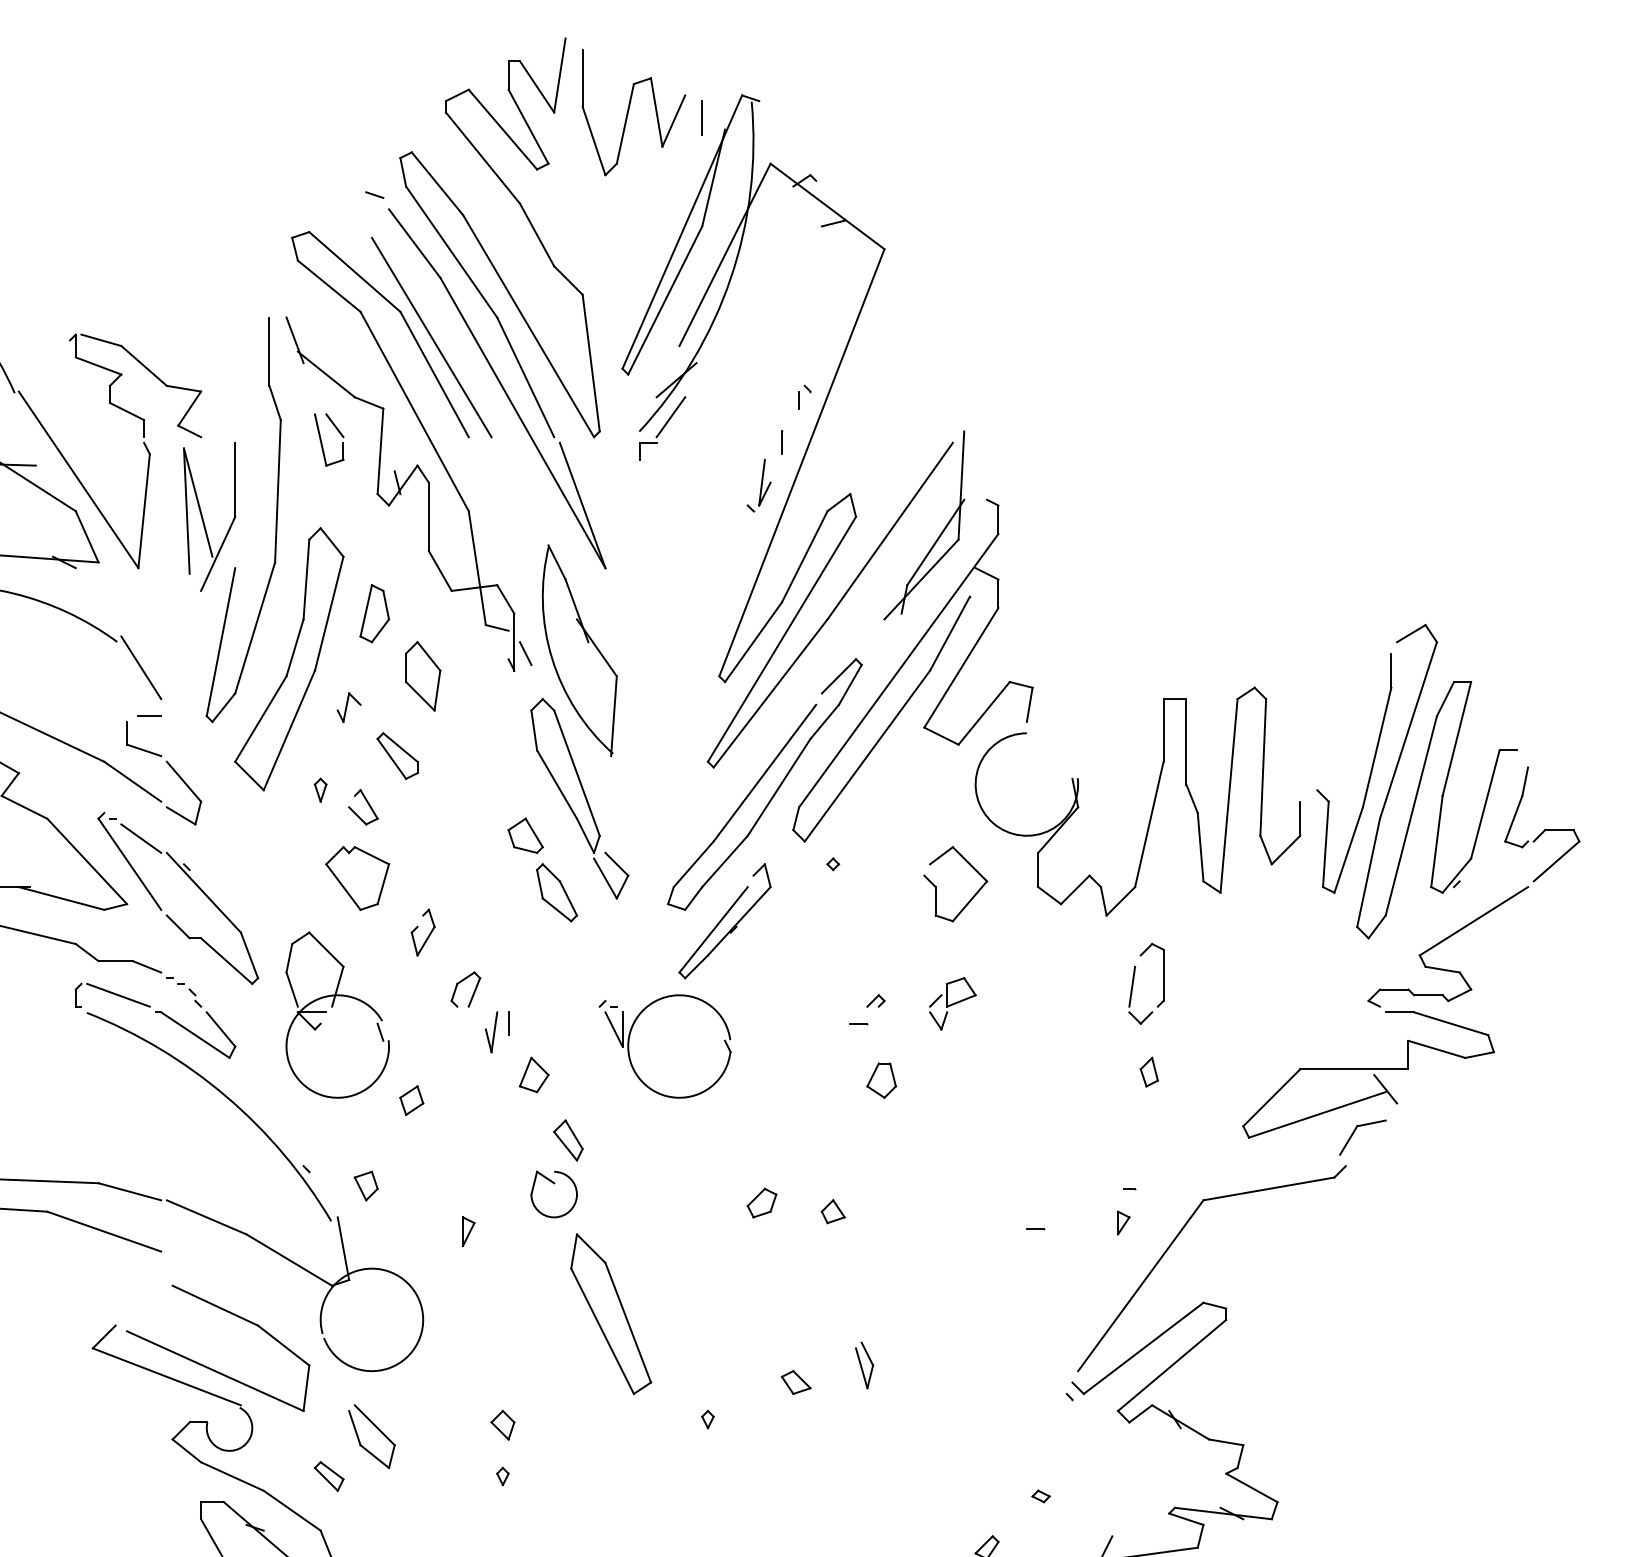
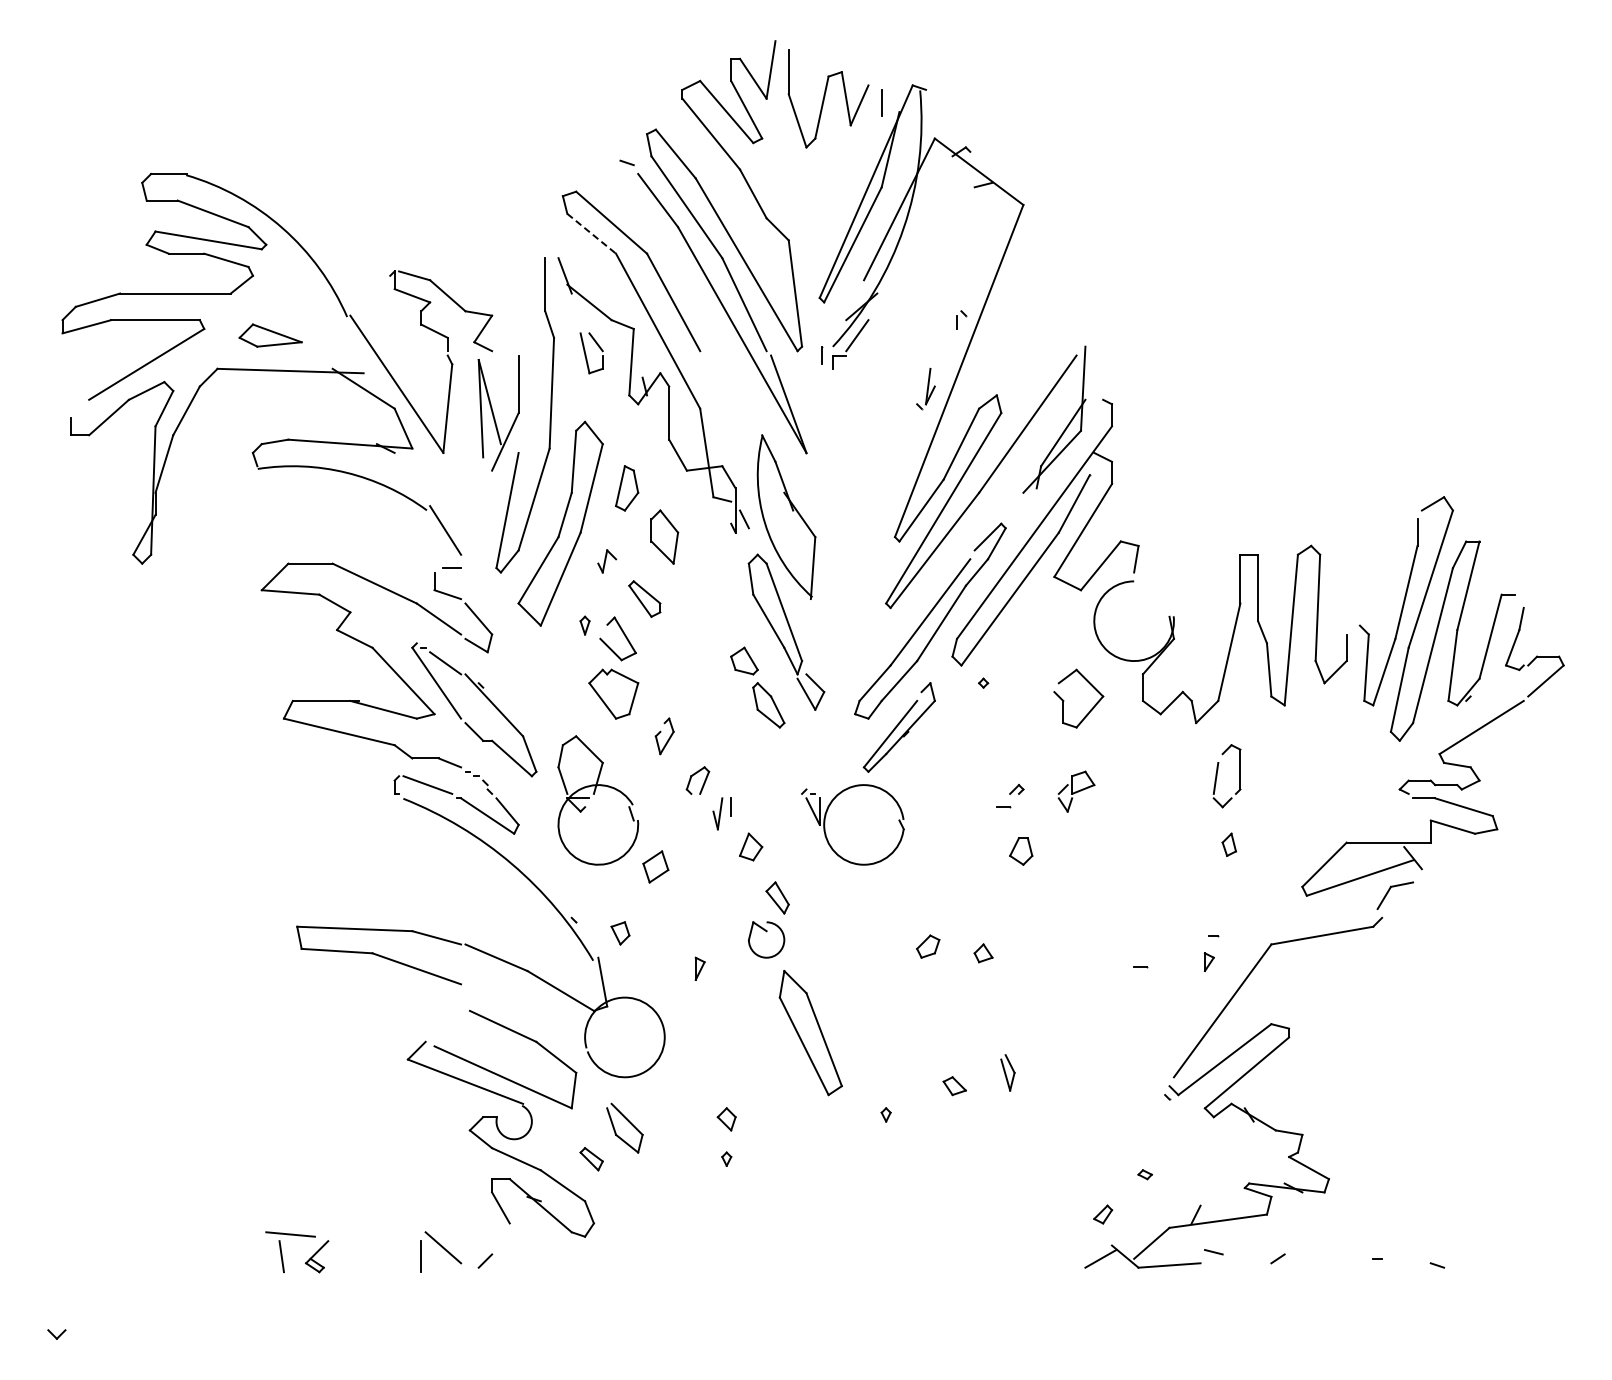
line: (330, 287) -> (592, 234), solid -> dashed
line: (430, 337) -> (670, 273), removed
line: (782, 442) -> (822, 355), moved
part: (363, 806) -> (618, 638), size x1.6
part: (411, 1100) -> (655, 866), size x1.4

